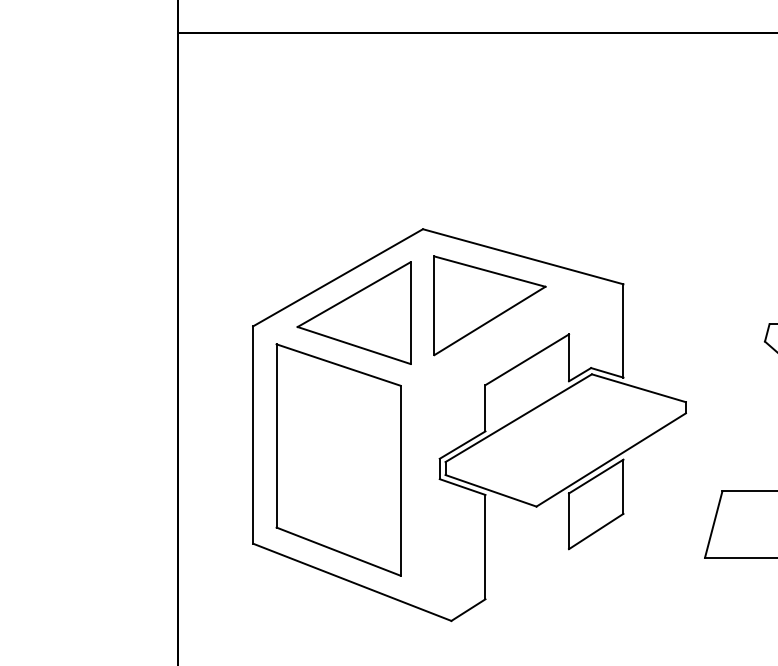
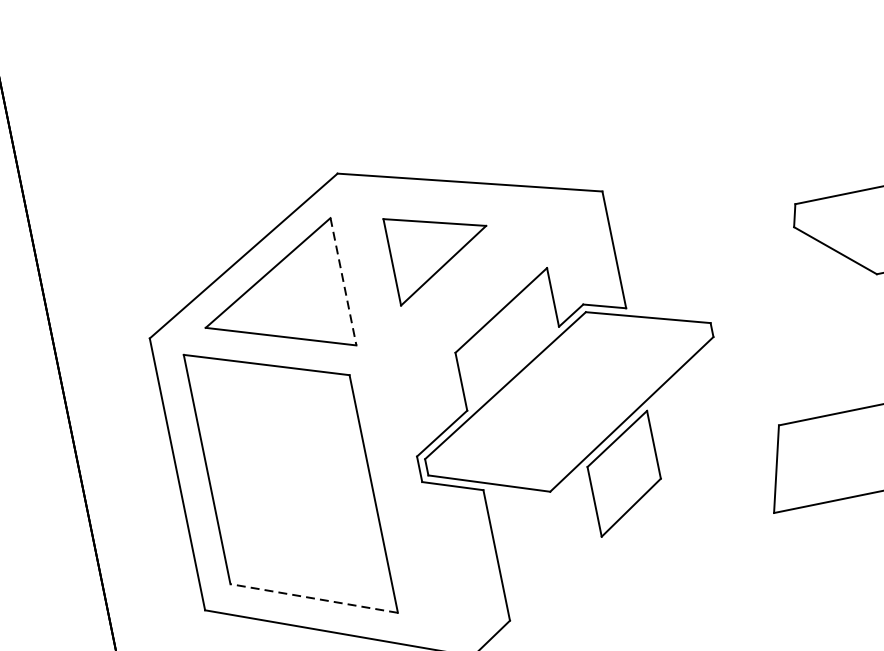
part: (489, 305) -> (440, 252), size x0.7
line: (410, 313) -> (343, 282), solid -> dashed
line: (338, 551) -> (313, 598), solid -> dashed

